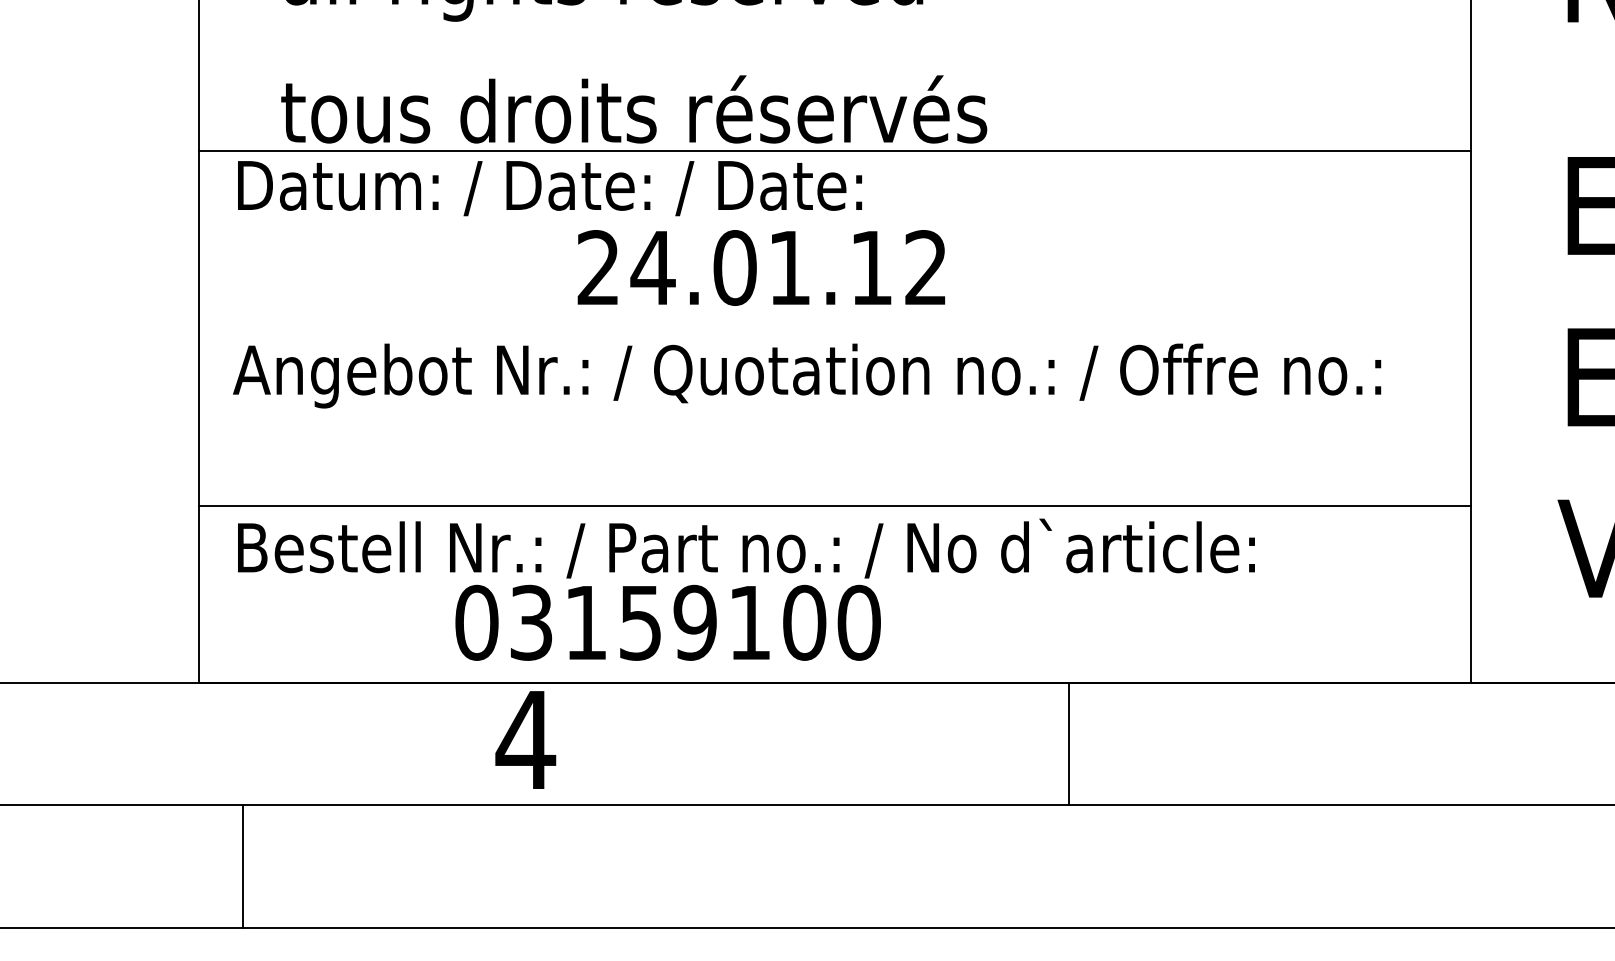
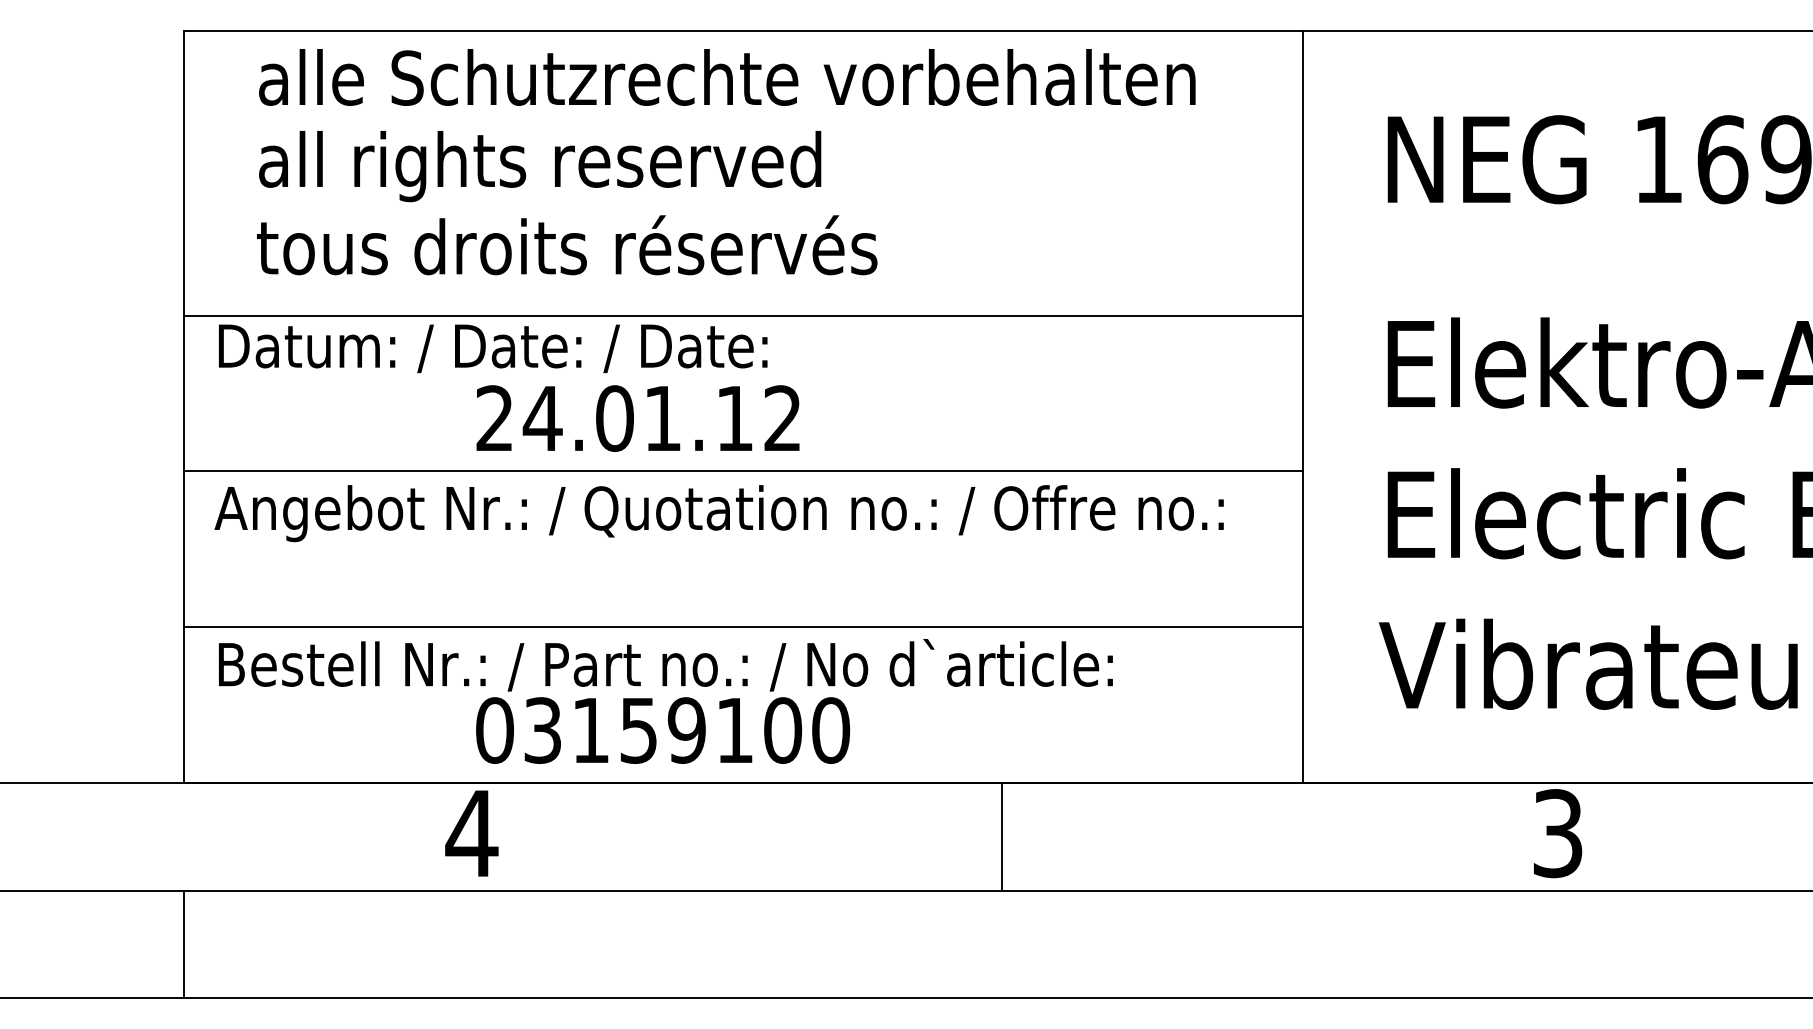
text: (634, 109) -> (567, 245), moved
text: (760, 267) -> (637, 418), moved
line: (834, 328) -> (743, 471), added
text: (668, 622) -> (663, 730), moved
line: (1069, 743) -> (1001, 836), moved
line: (243, 866) -> (184, 944), moved

